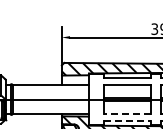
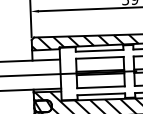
line: (127, 113) -> (100, 86), dashed -> solid
line: (128, 120) -> (102, 93), dashed -> solid

